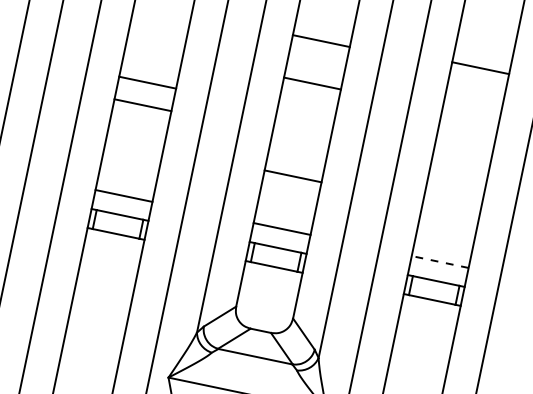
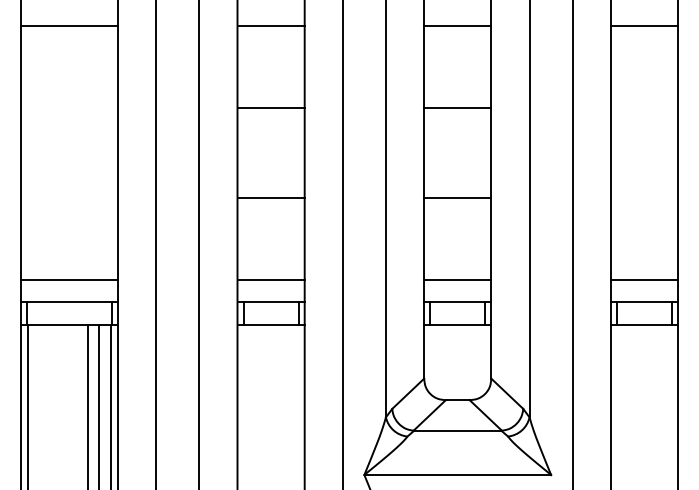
line: (321, 41) -> (457, 26), moved
line: (480, 68) -> (644, 26), moved
line: (147, 82) -> (270, 108), moved
line: (142, 104) -> (270, 197), moved
line: (292, 176) -> (457, 197), moved
line: (440, 261) -> (644, 279), dashed -> solid

